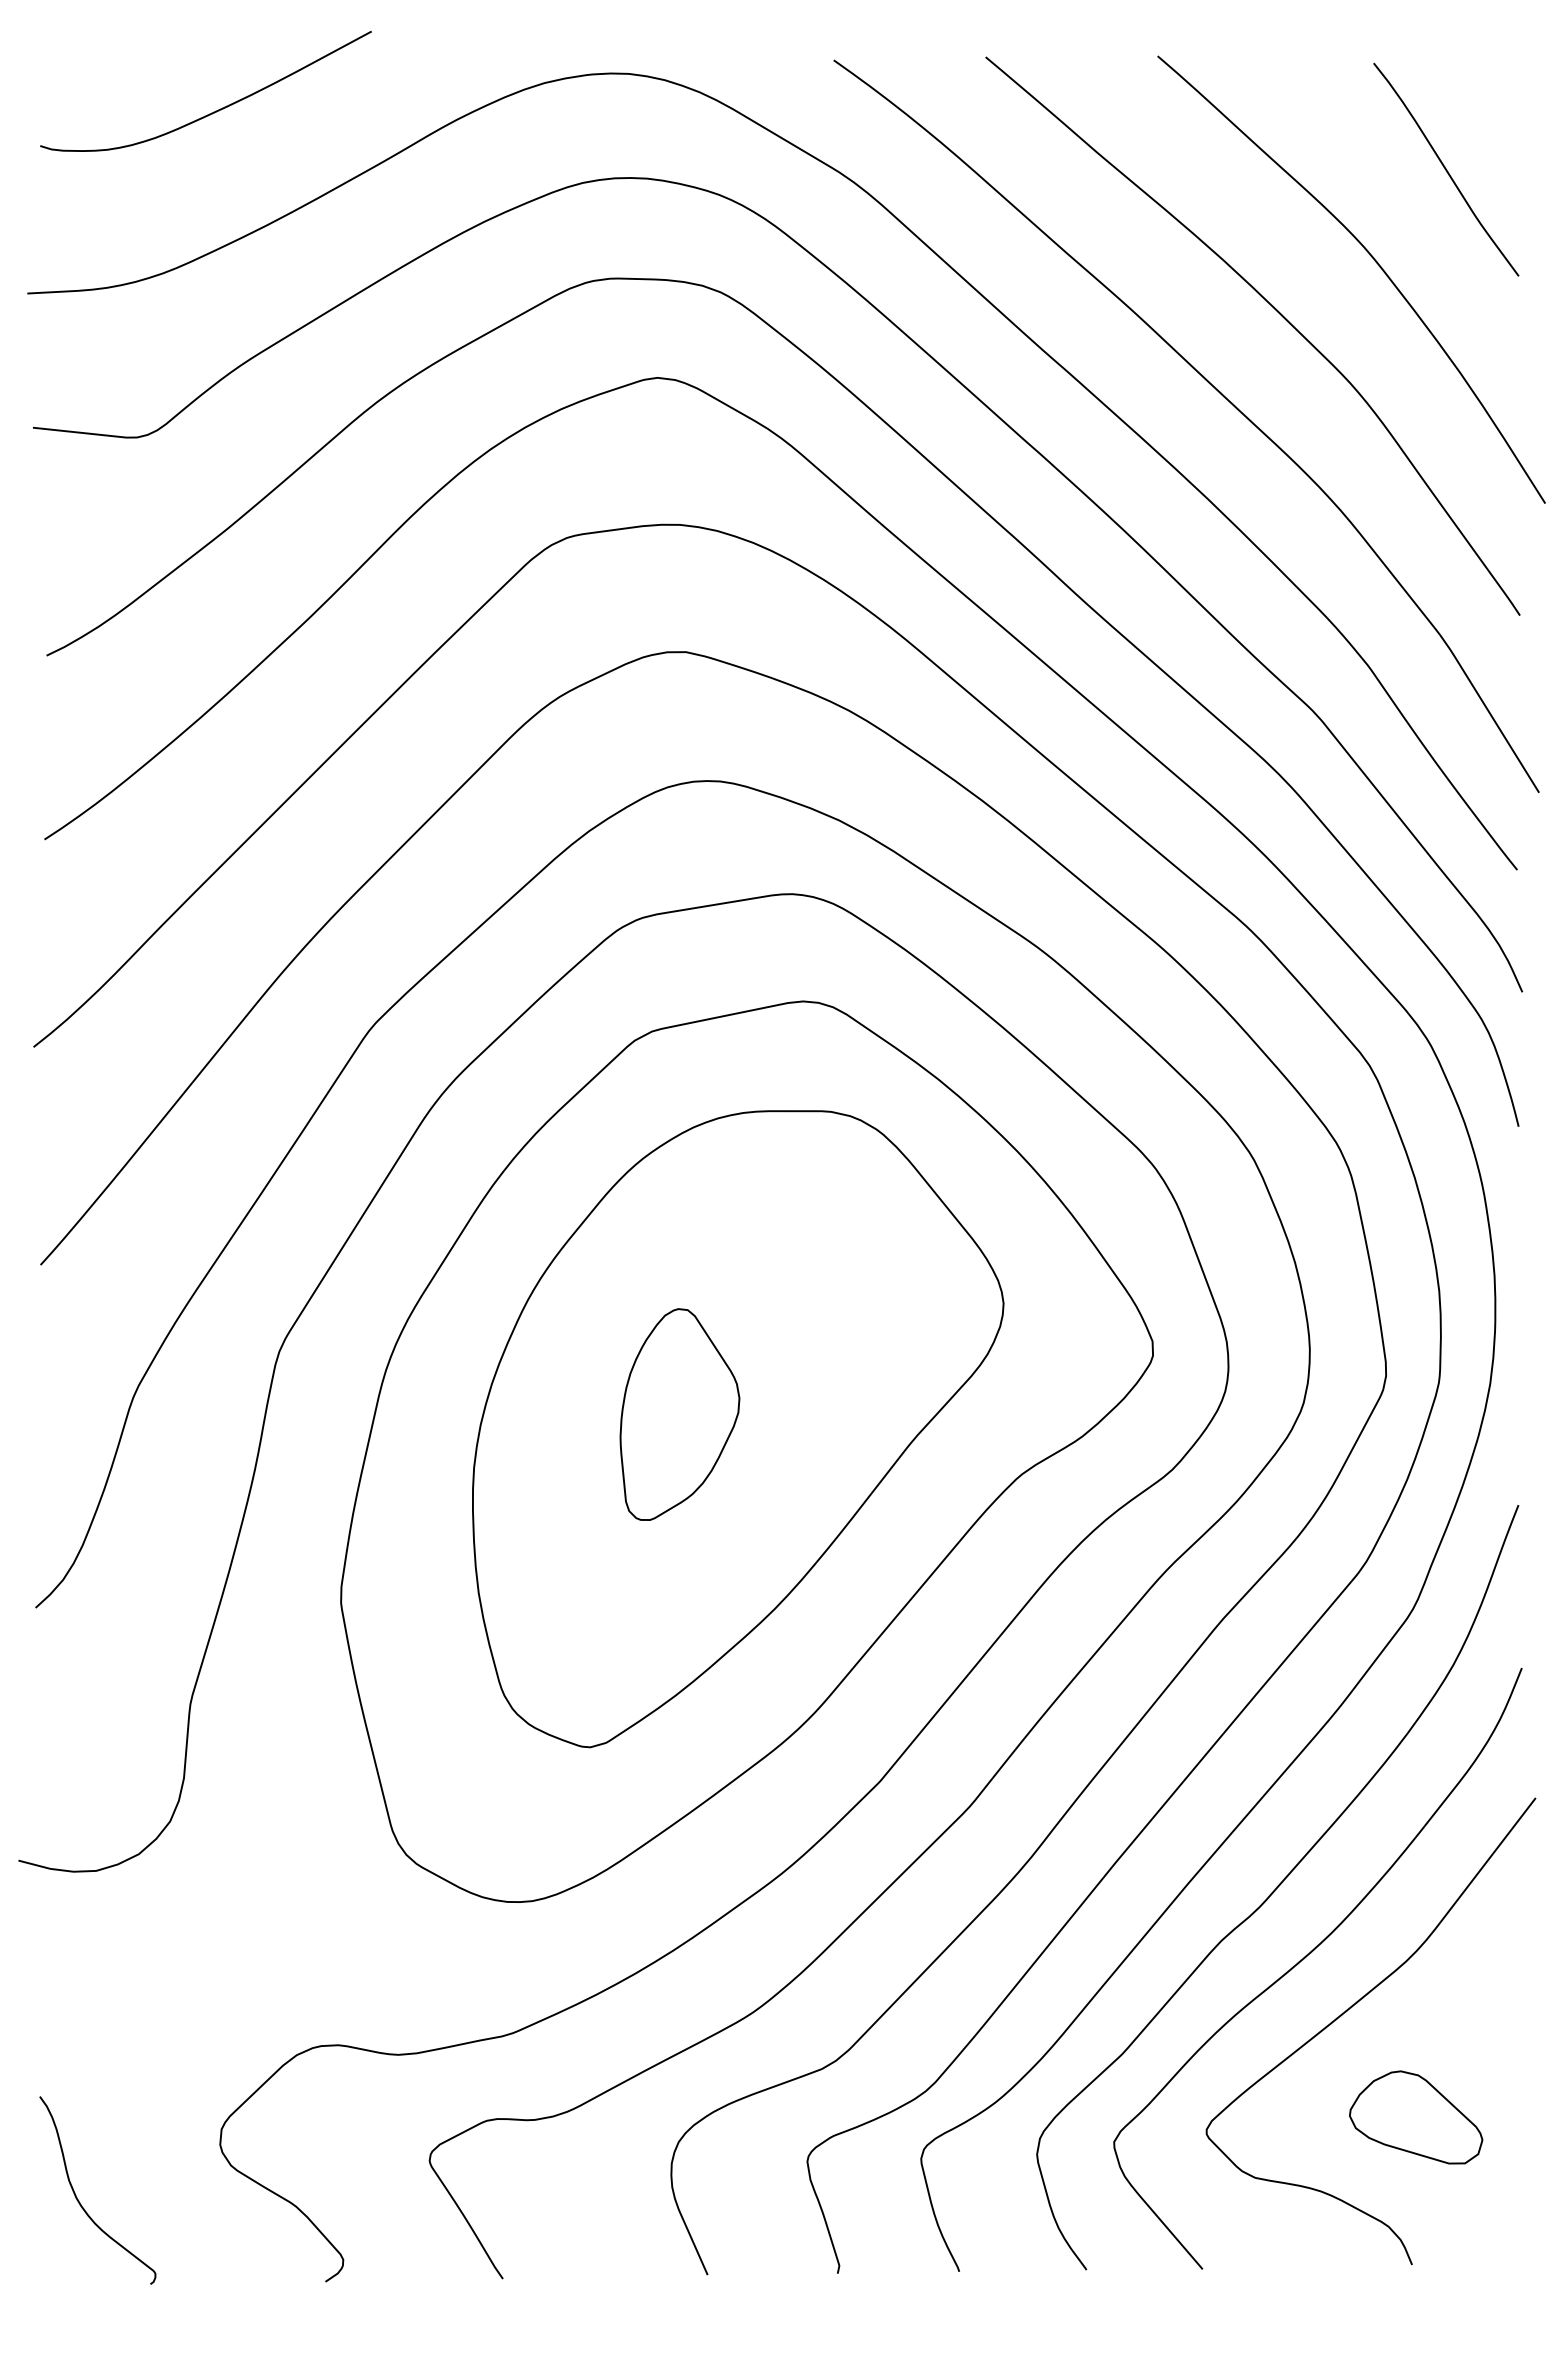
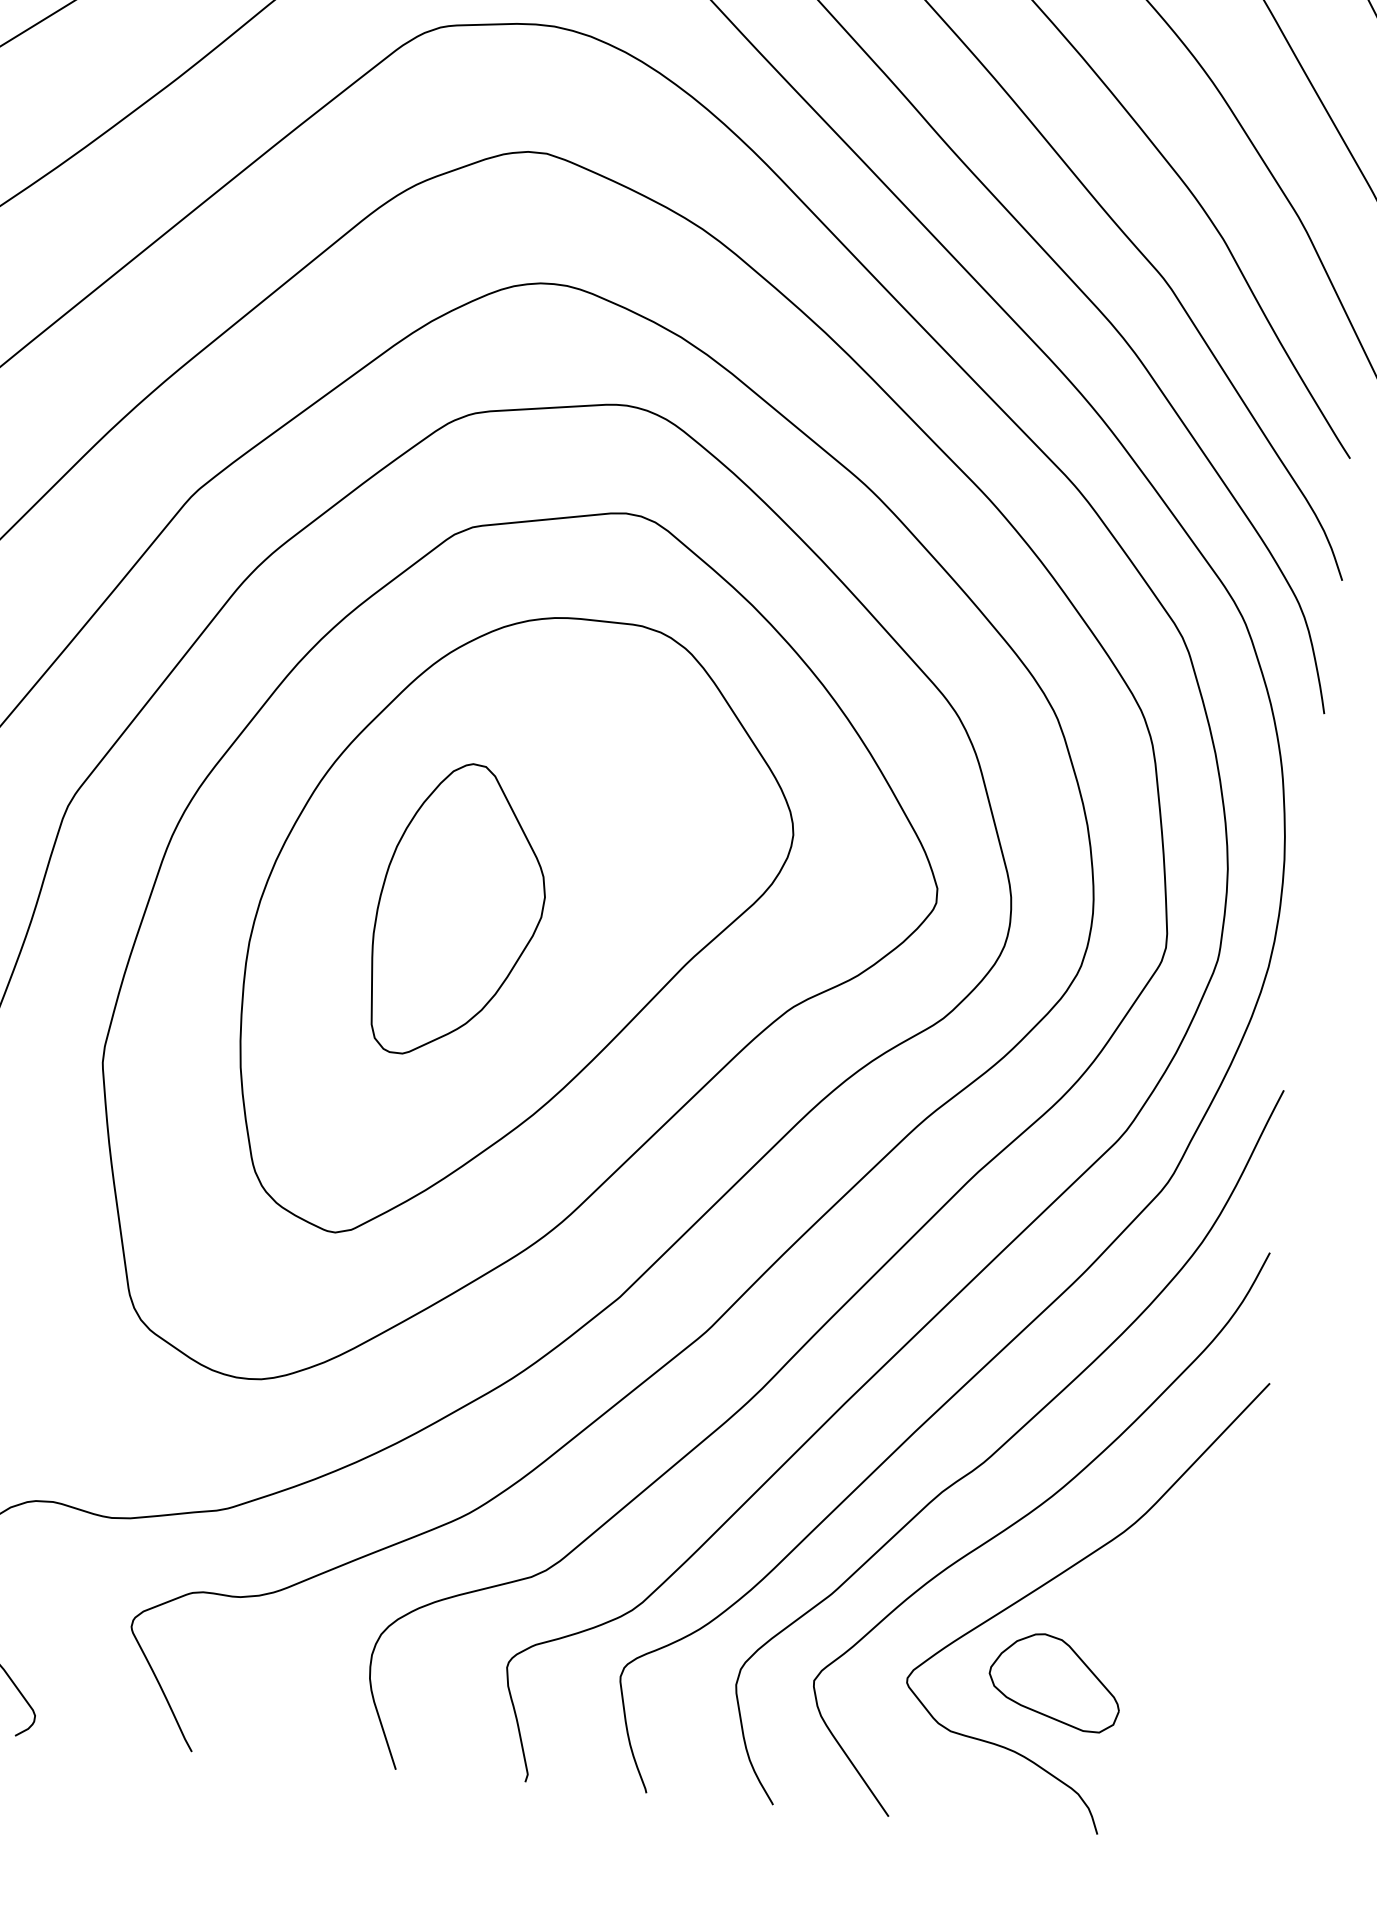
part: (679, 1414) -> (459, 911), size x1.4
part: (1416, 2117) -> (1055, 1681), moved

